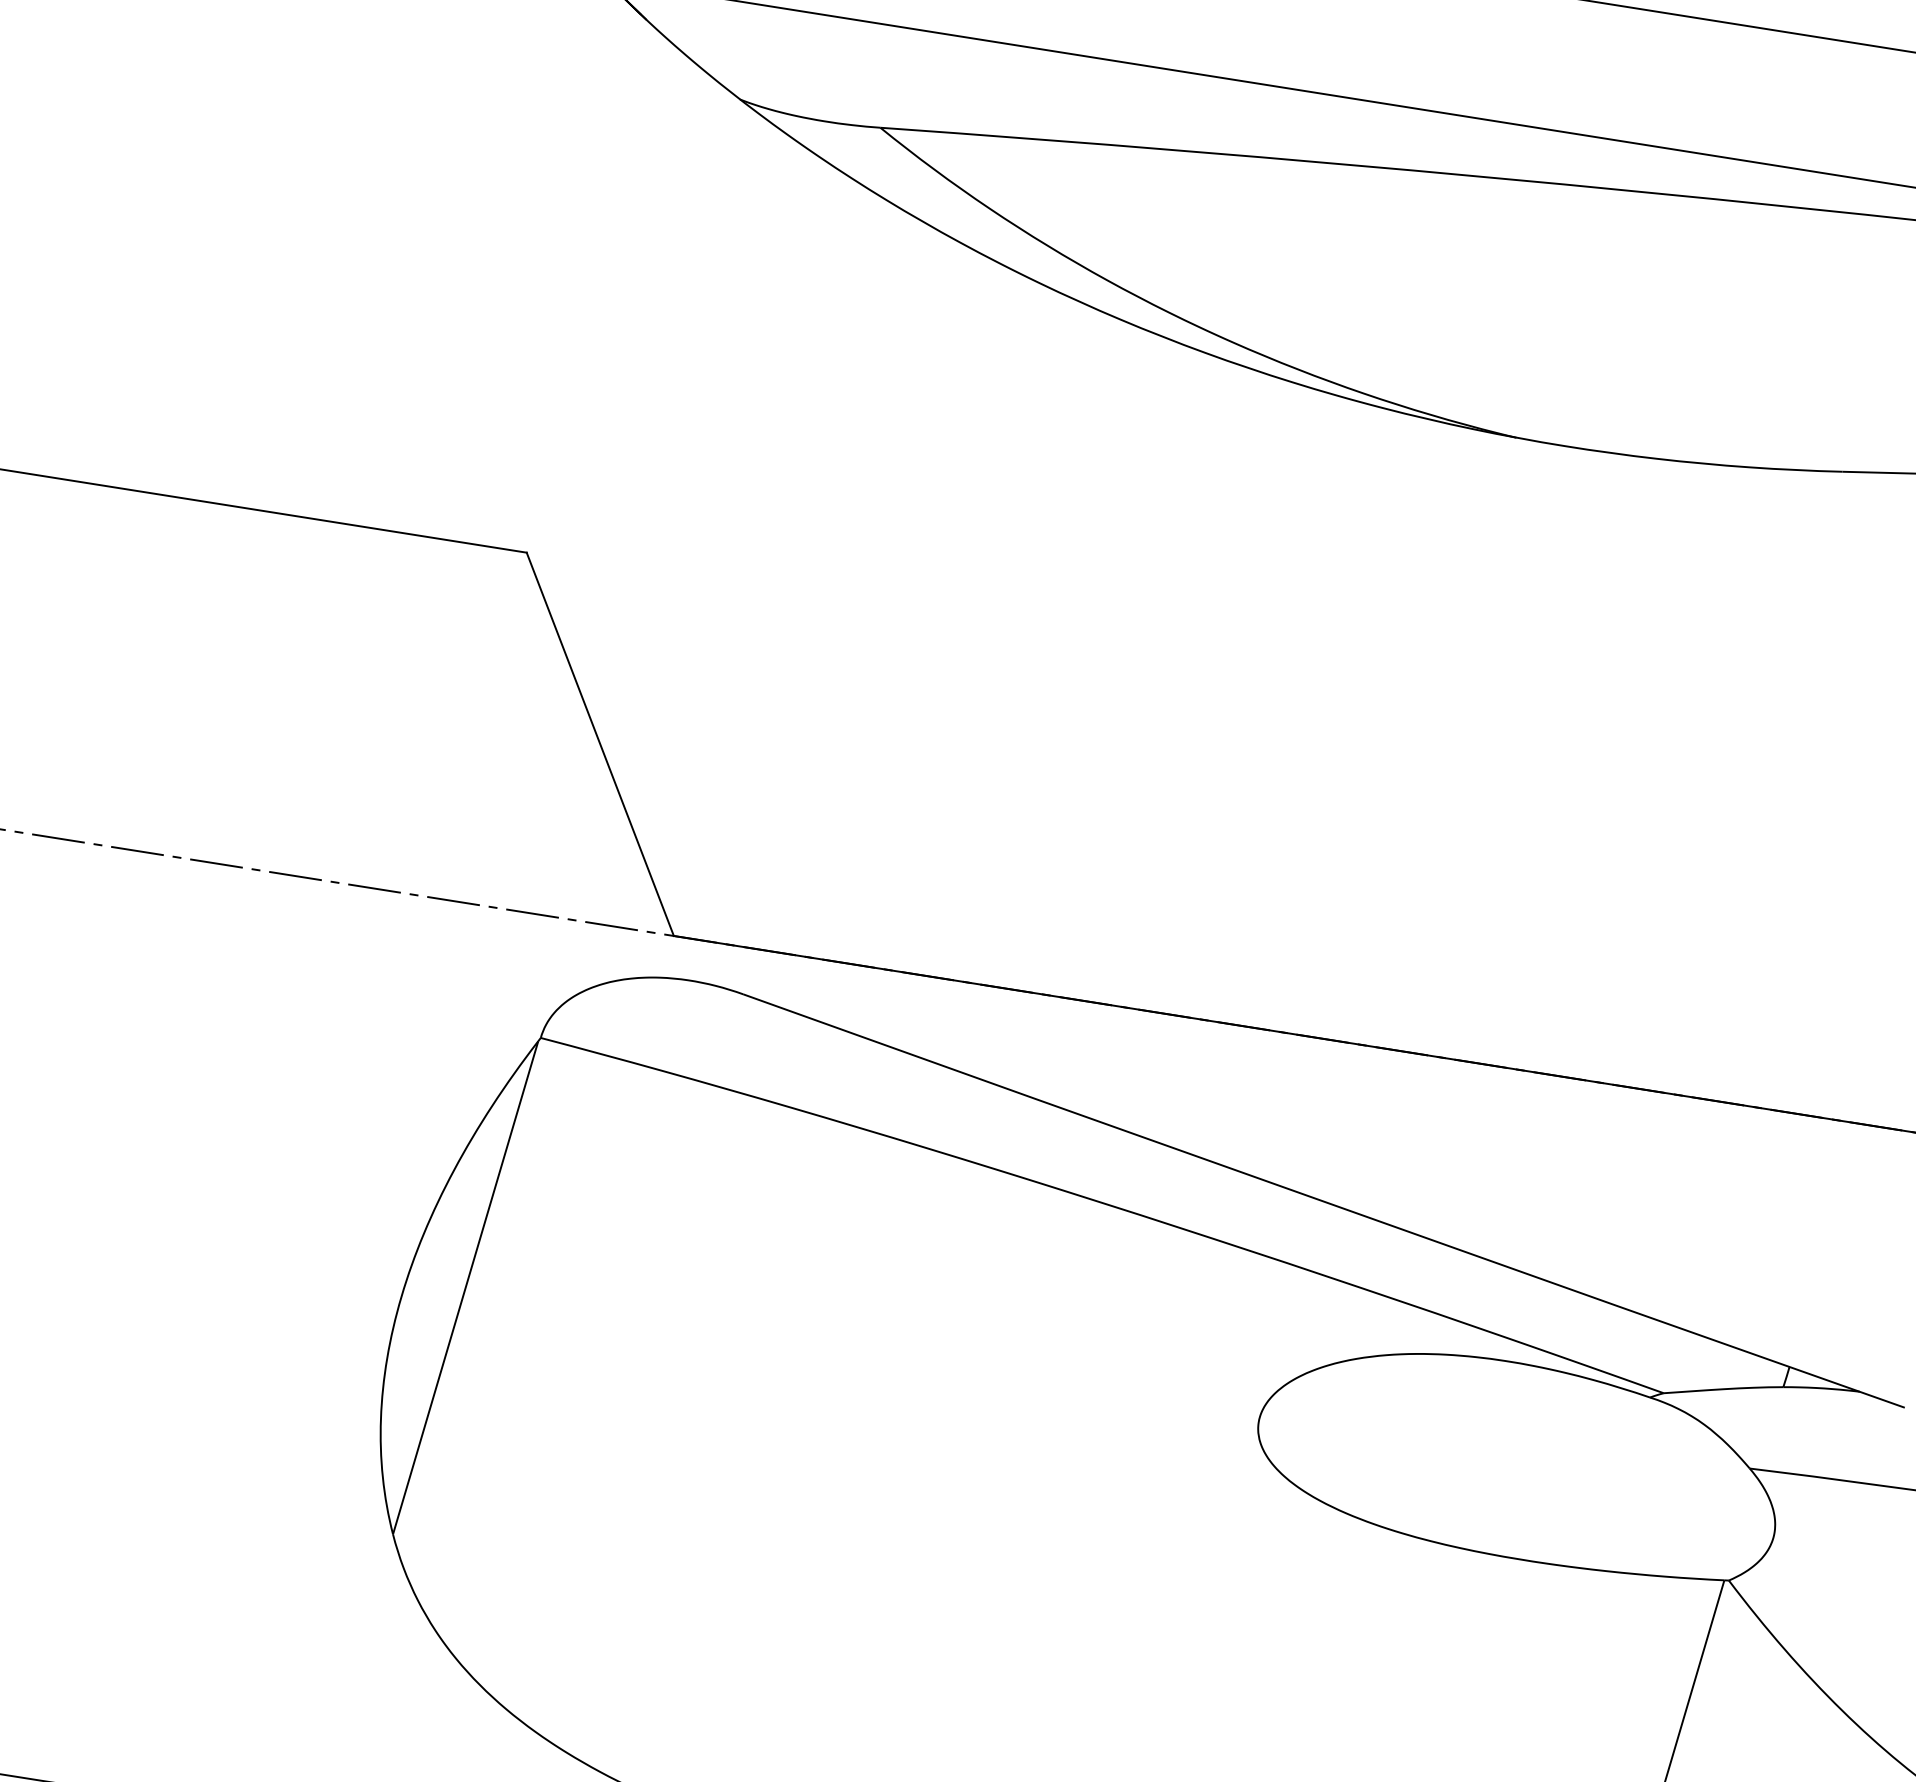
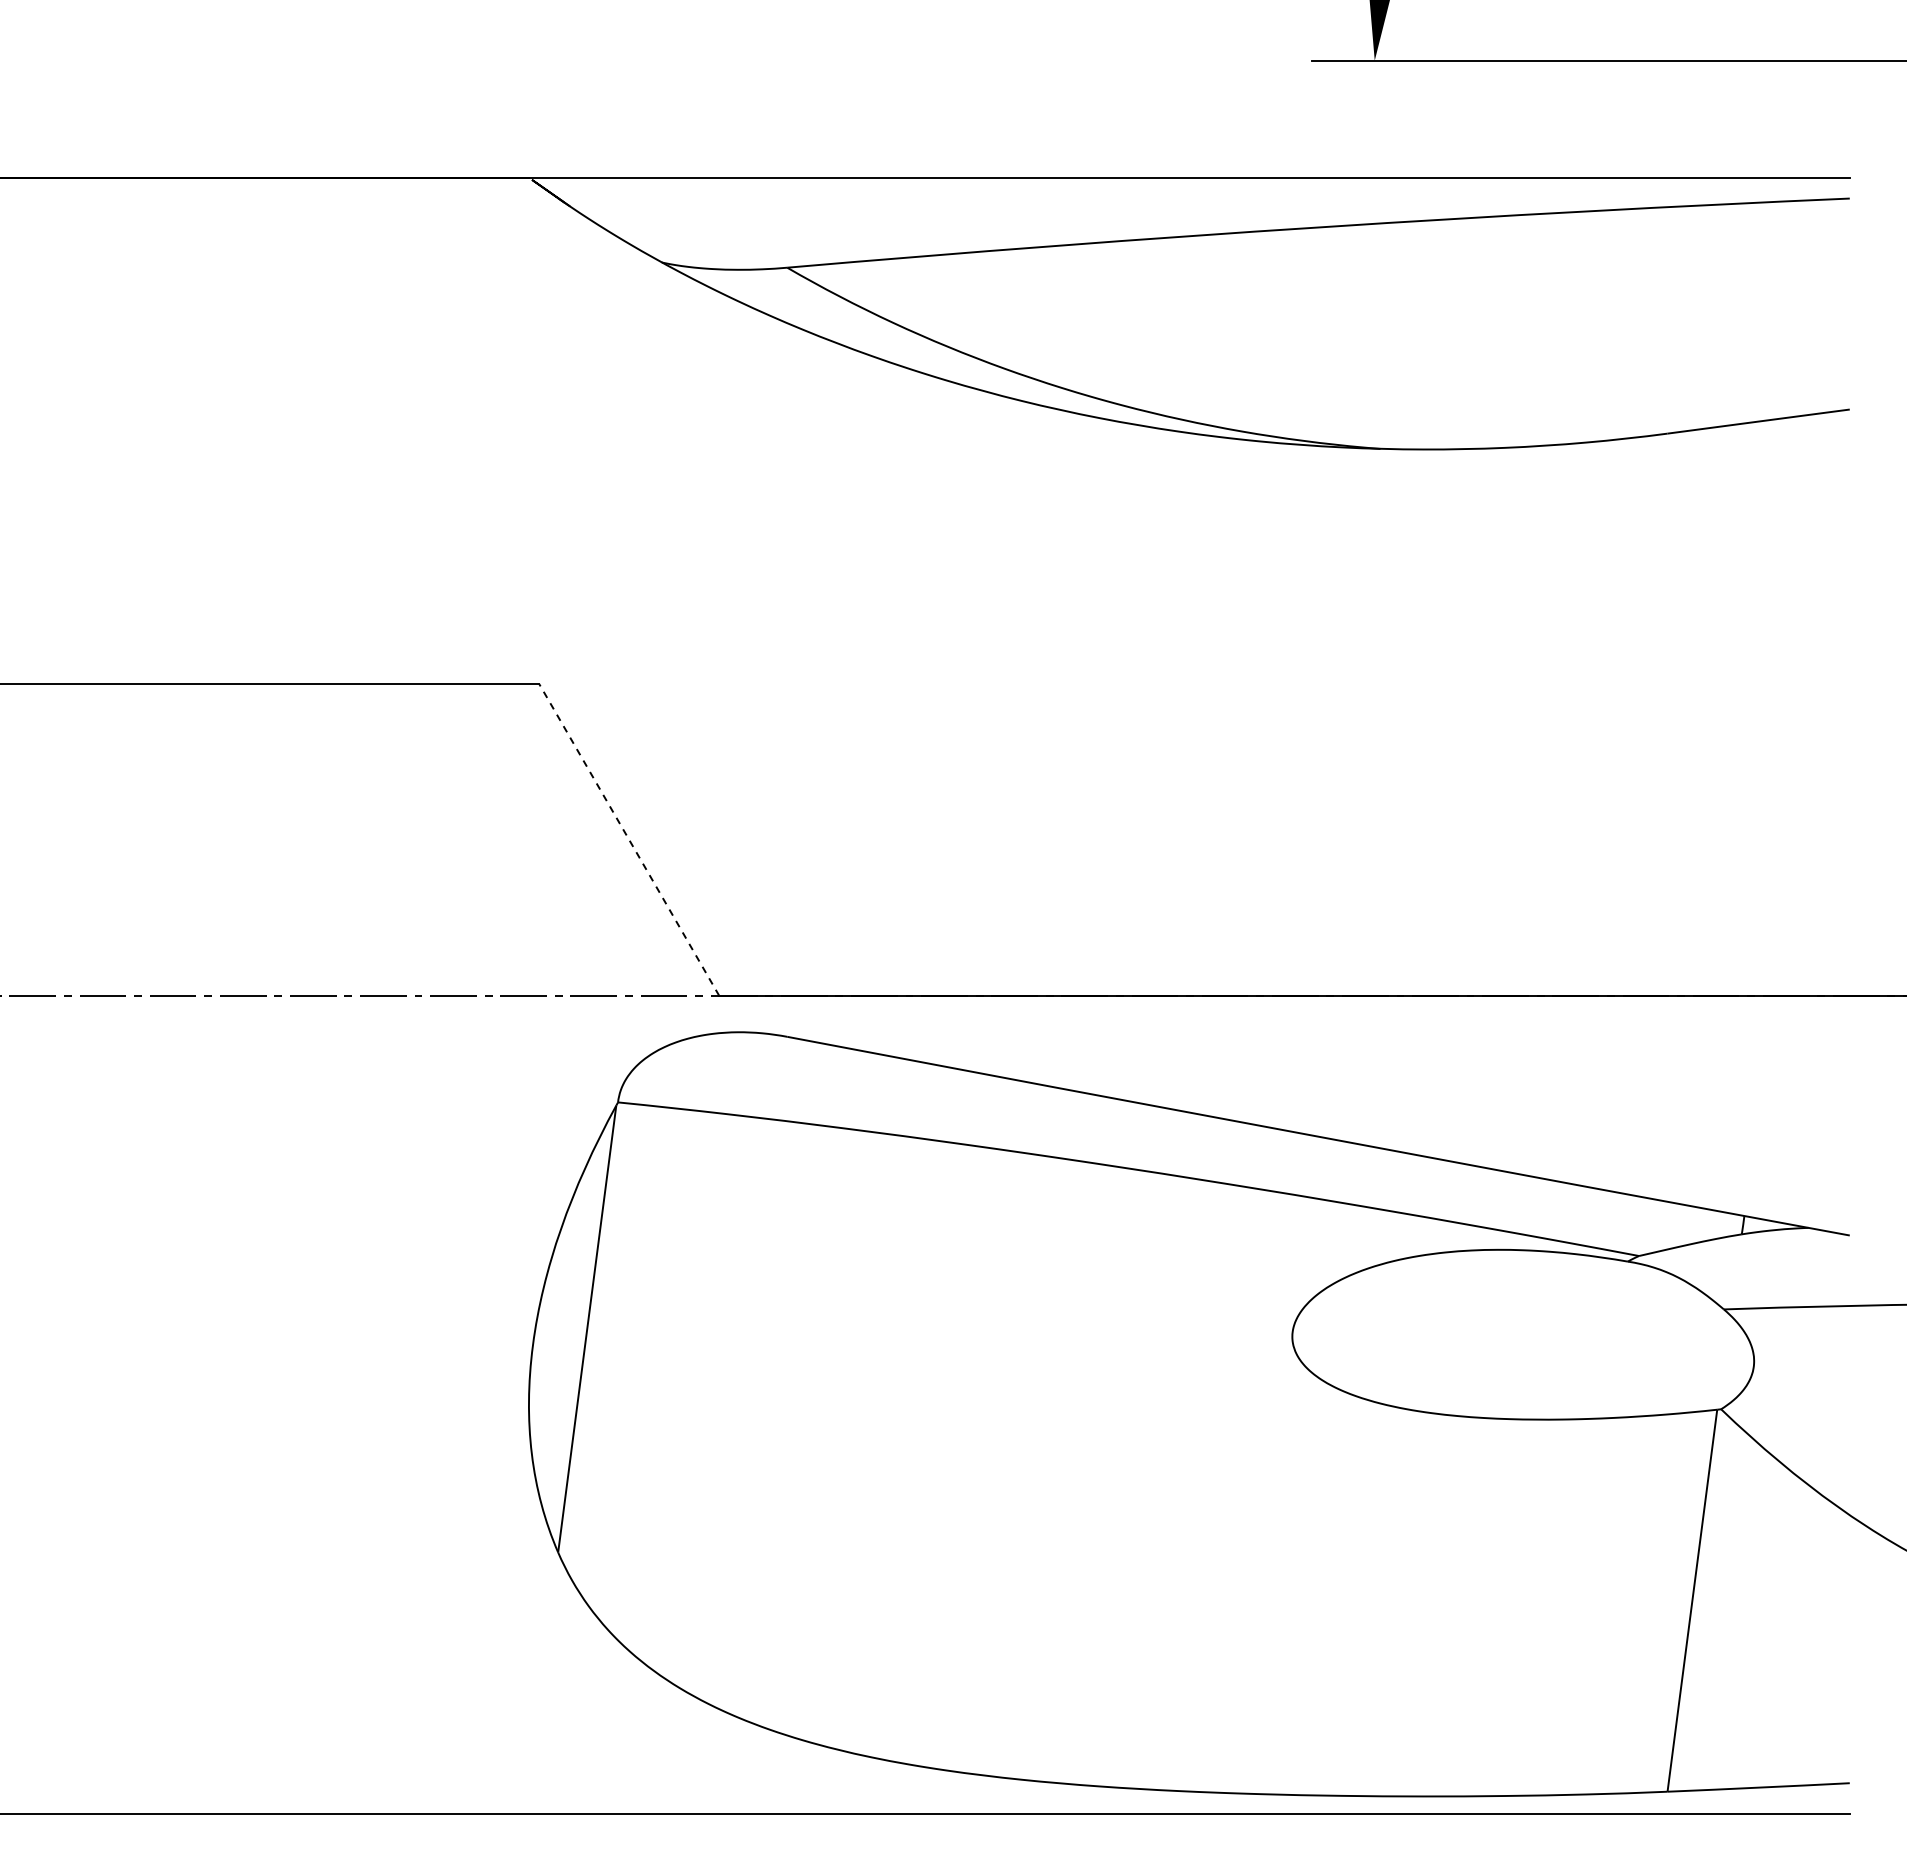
line: (600, 744) -> (629, 840), solid -> dashed

